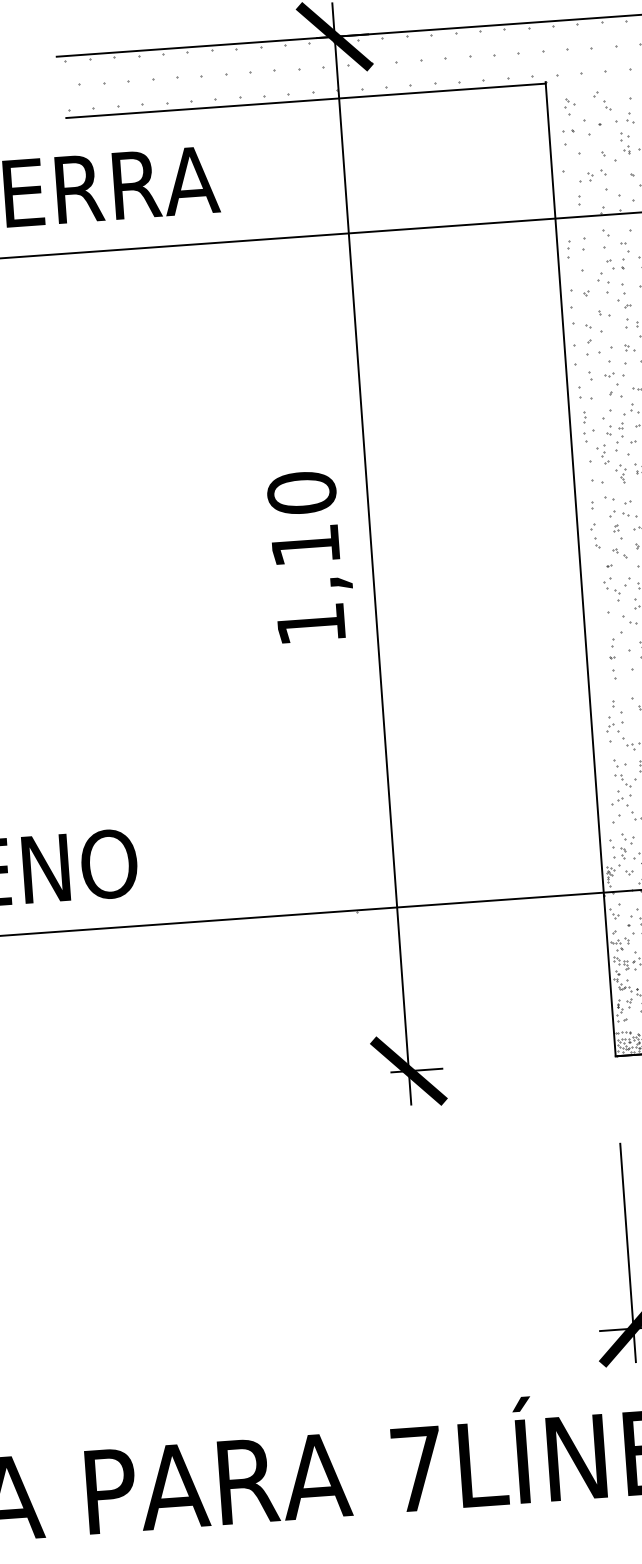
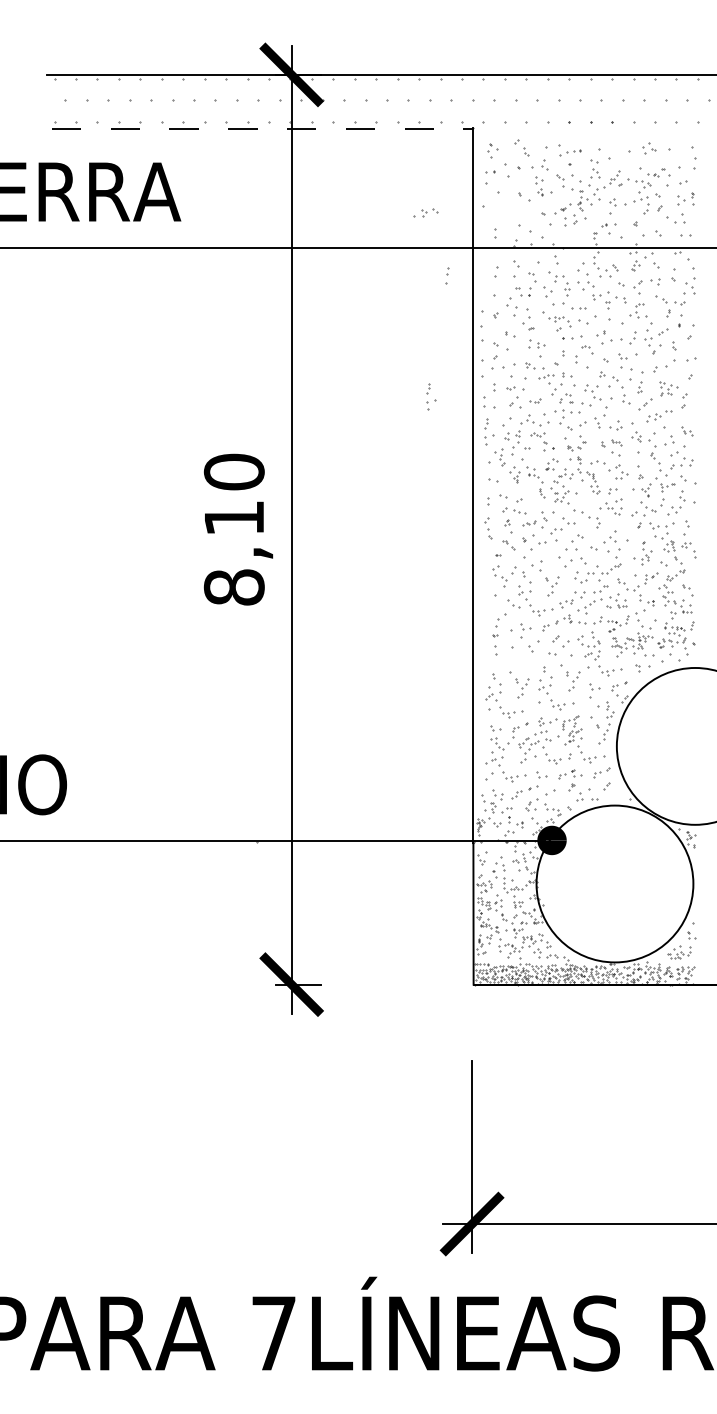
line: (305, 101) -> (262, 129), solid -> dashed
part: (592, 175) -> (425, 212), moved
part: (569, 249) -> (447, 275), moved
part: (519, 391) -> (431, 396), added
text: (310, 624) -> (233, 587), 1,10 -> 8,10

